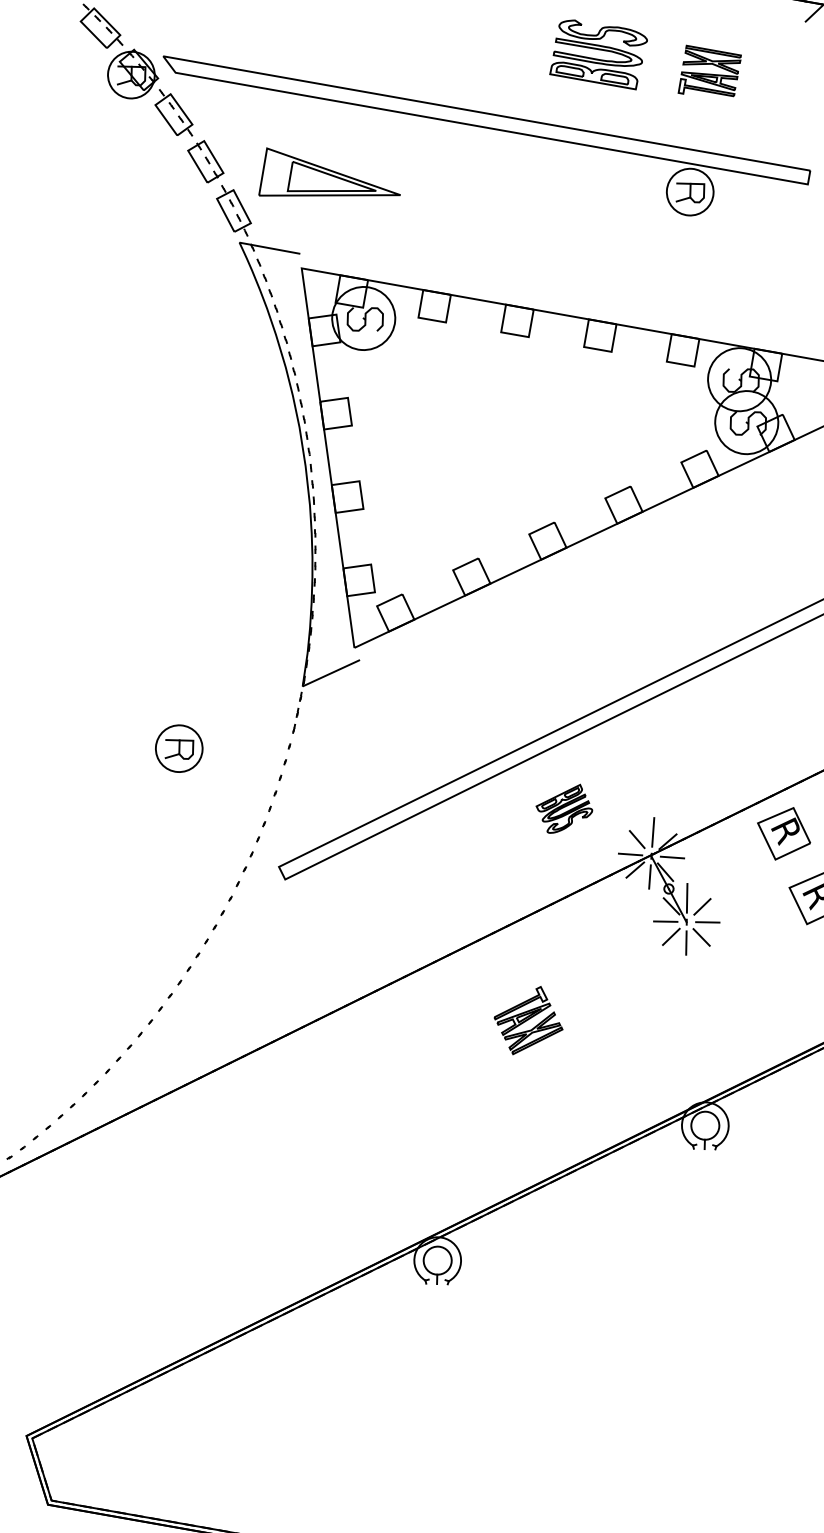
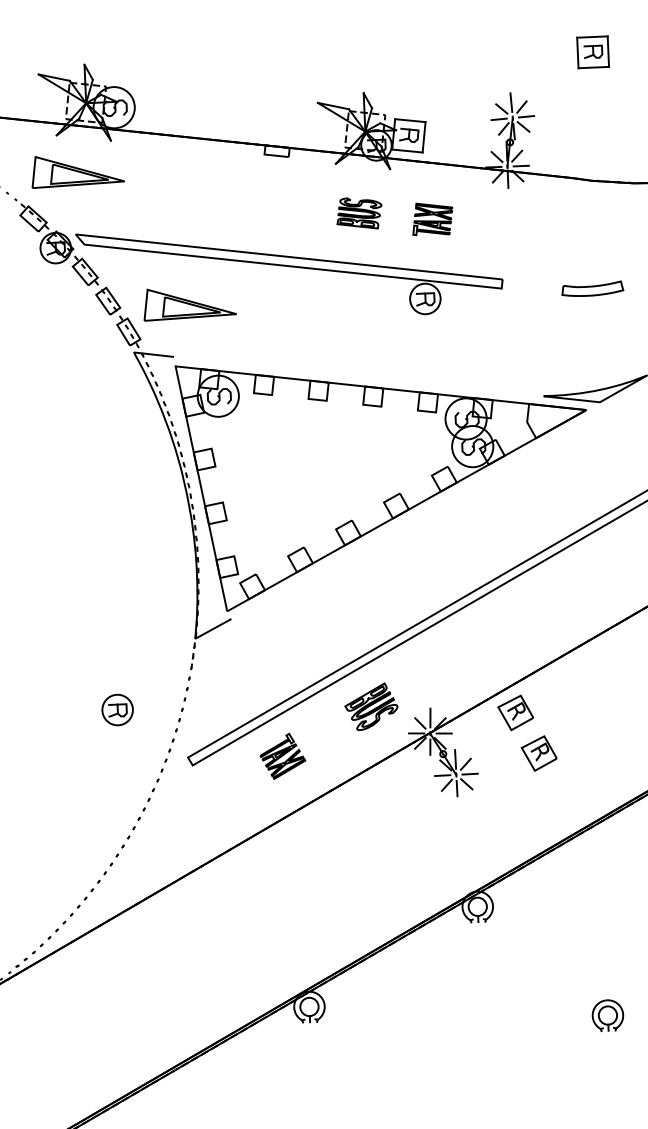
part: (598, 54) -> (359, 213), size x0.71
part: (179, 747) -> (117, 709), moved
part: (564, 808) -> (371, 706), size x1.43
part: (528, 1019) -> (282, 755), moved

